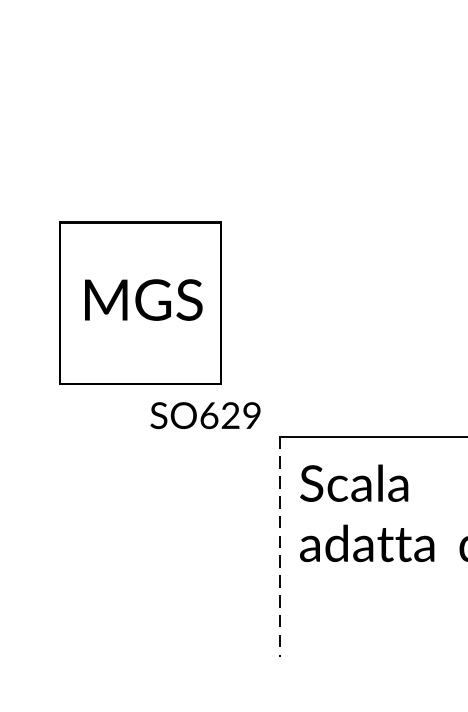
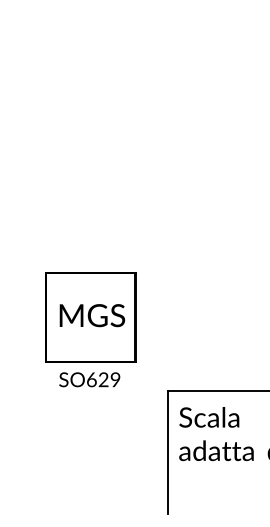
text: (205, 415) -> (89, 379), moved
line: (280, 548) -> (168, 453), dashed -> solid

